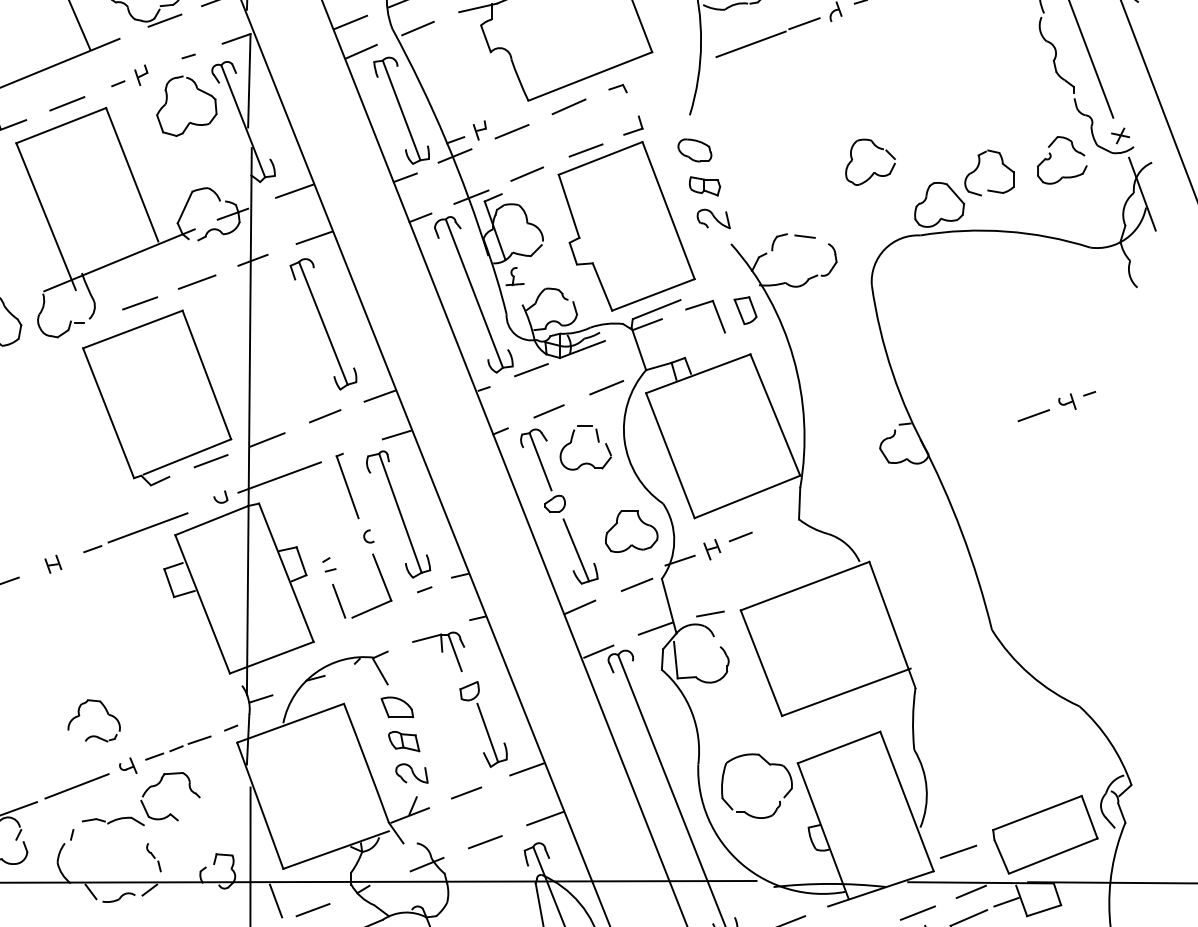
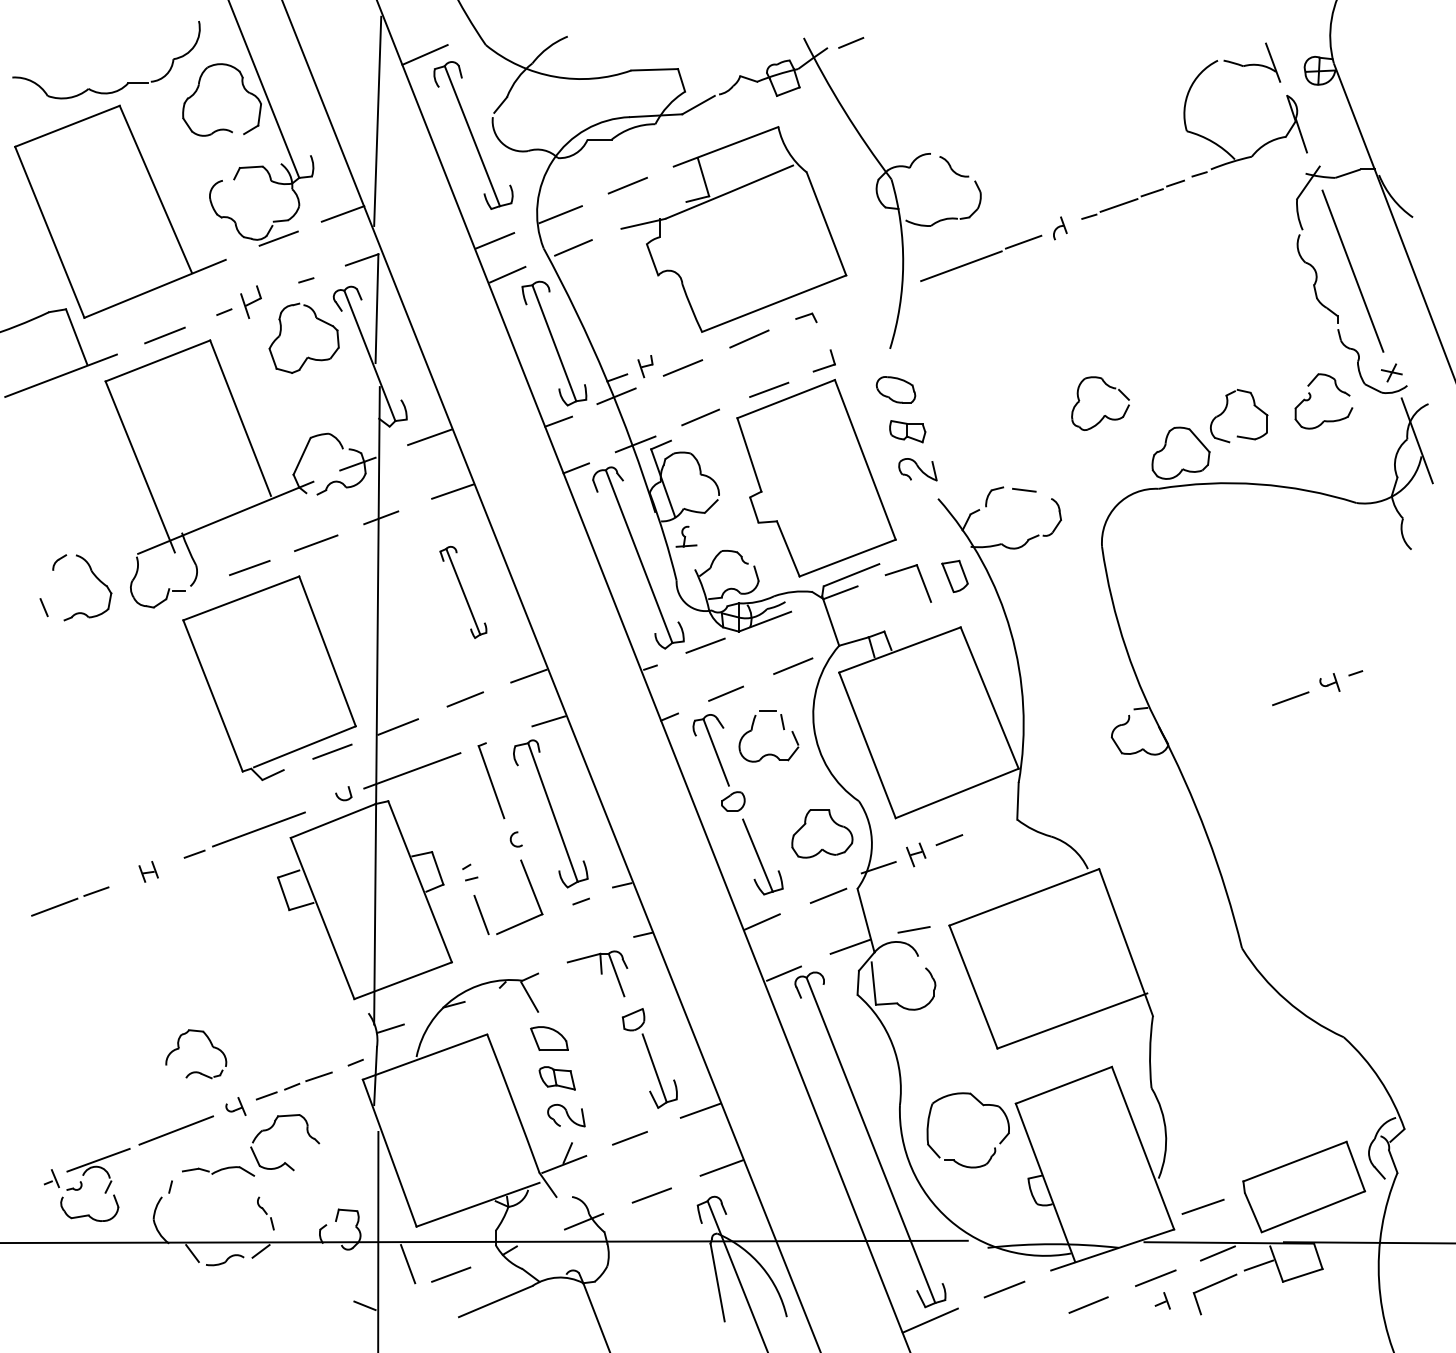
part: (141, 75) -> (251, 302), size x1.4
part: (323, 324) -> (463, 592), size x0.6

